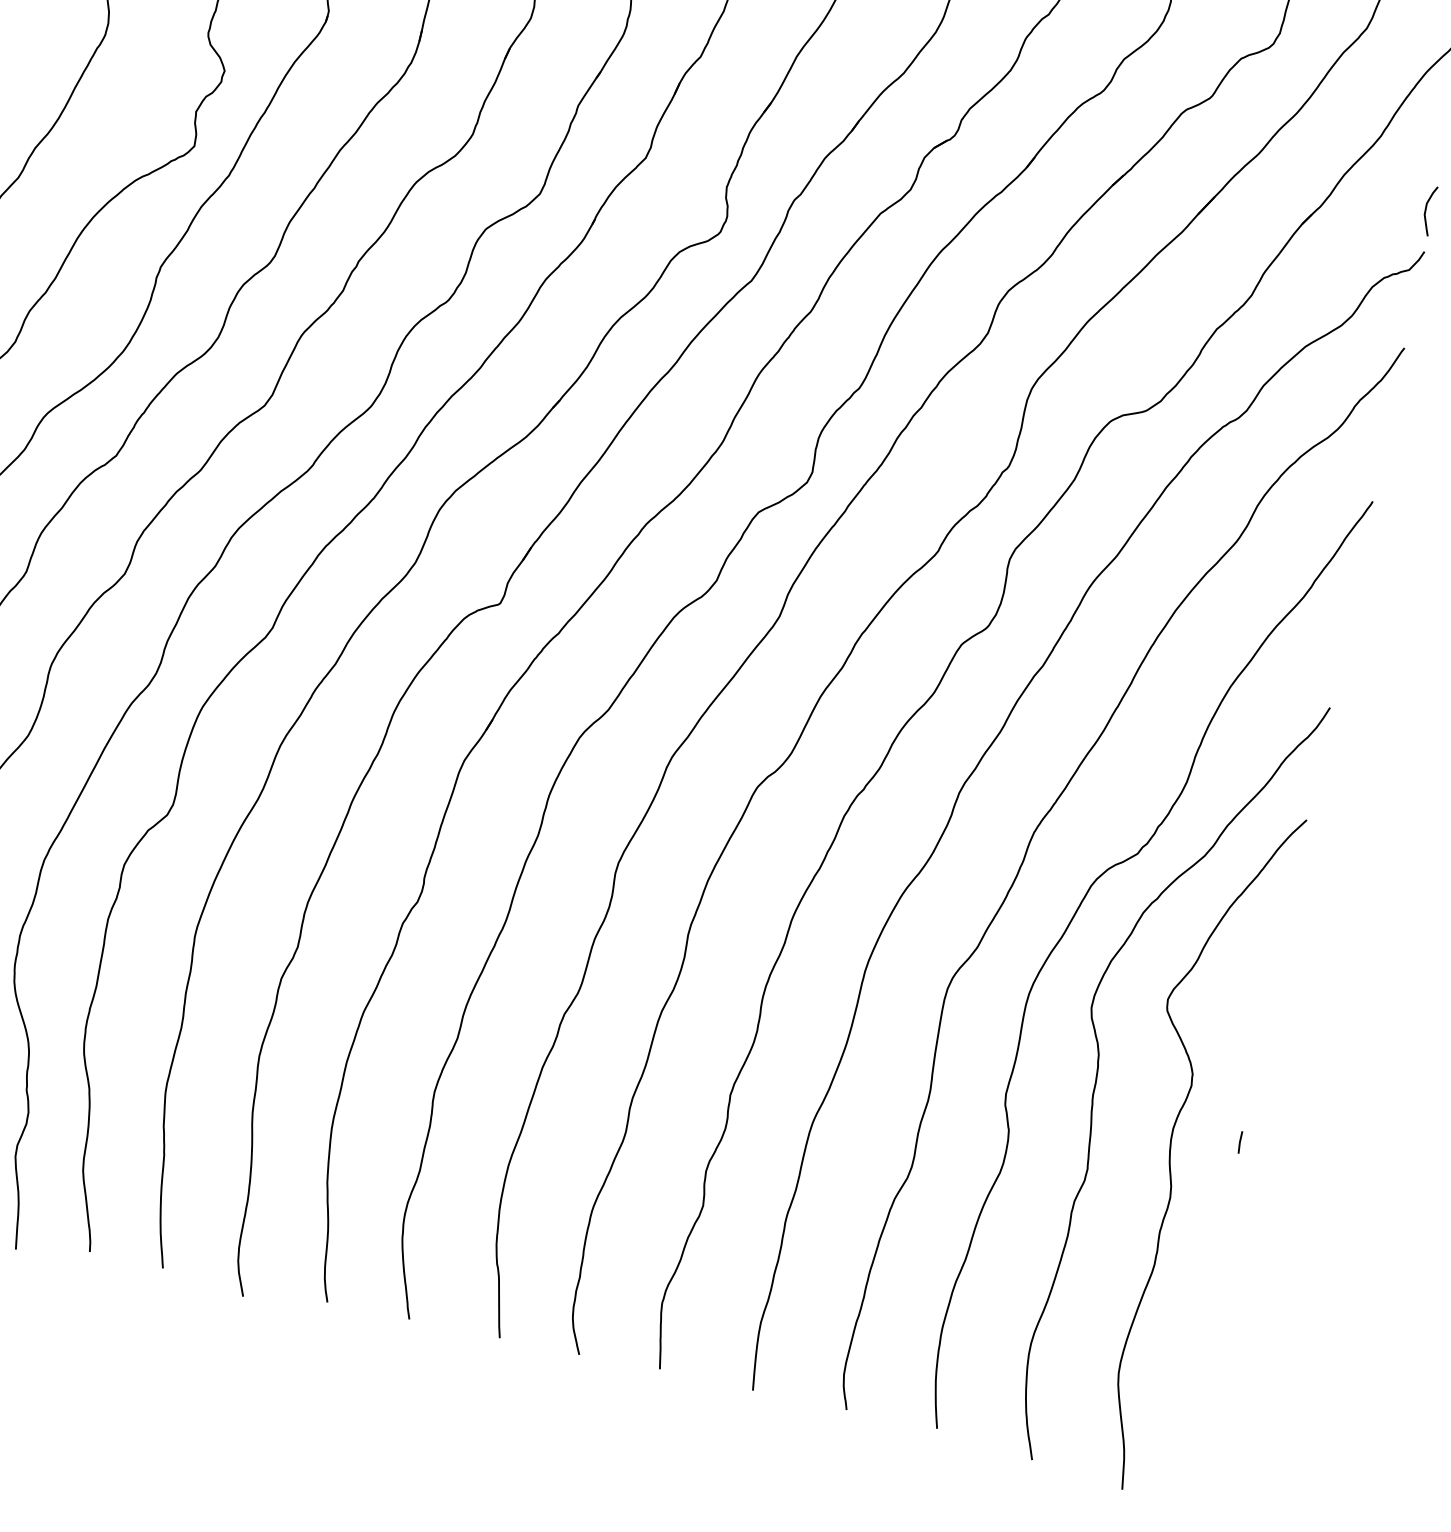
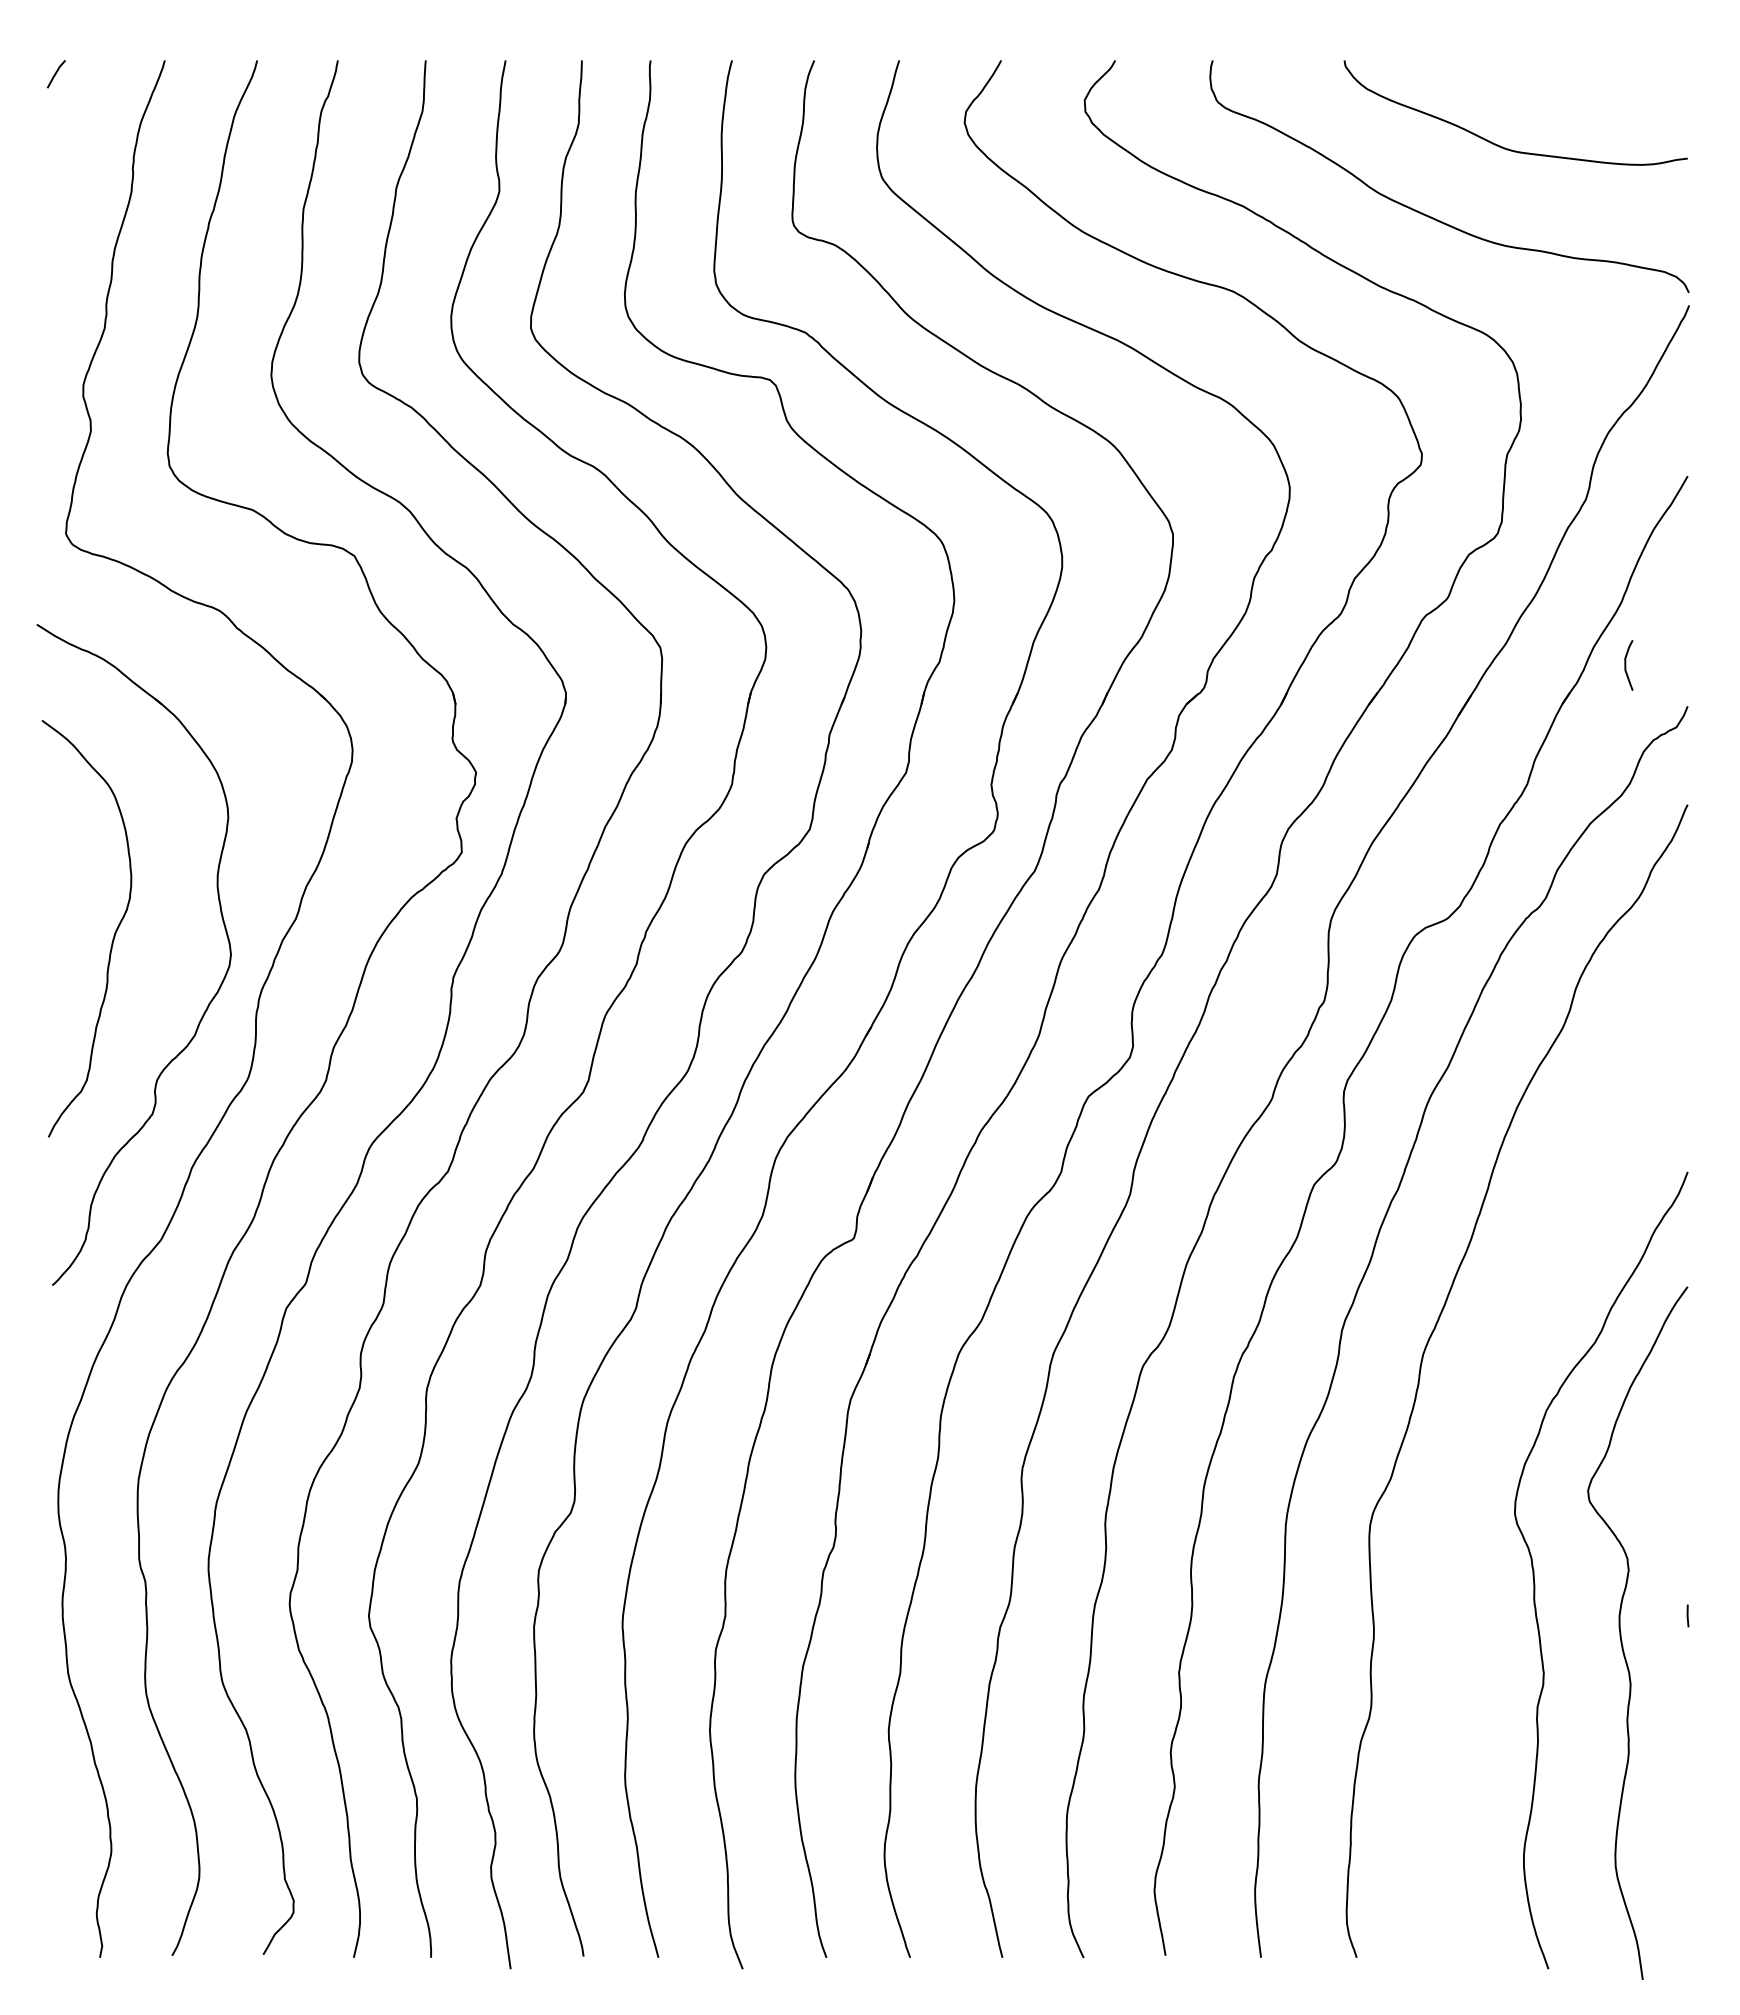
curve: (1426, 210) -> (1626, 665), moved
curve: (1070, 925) -> (1477, 1437), removed

